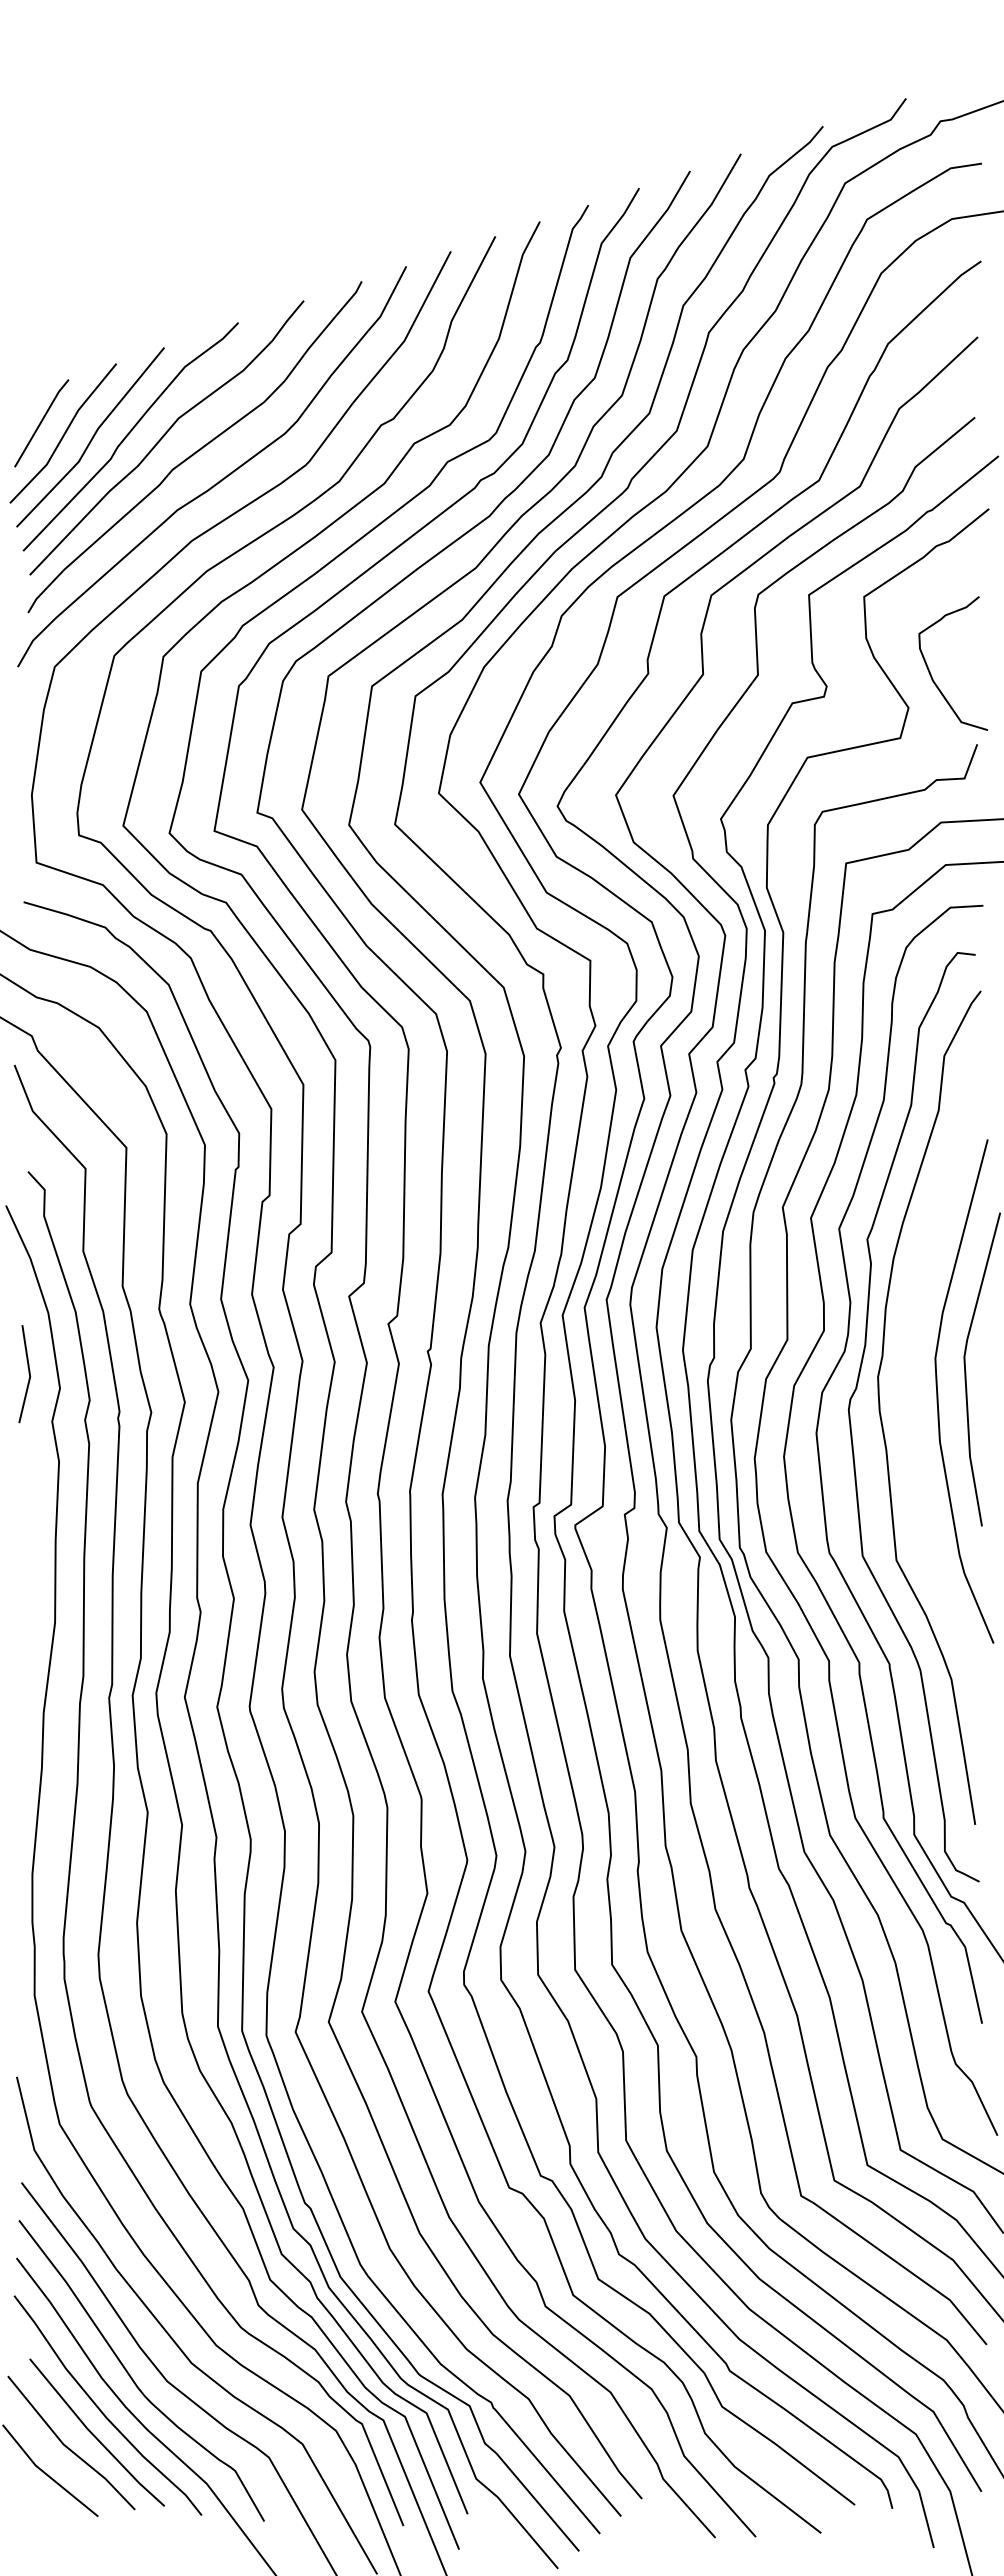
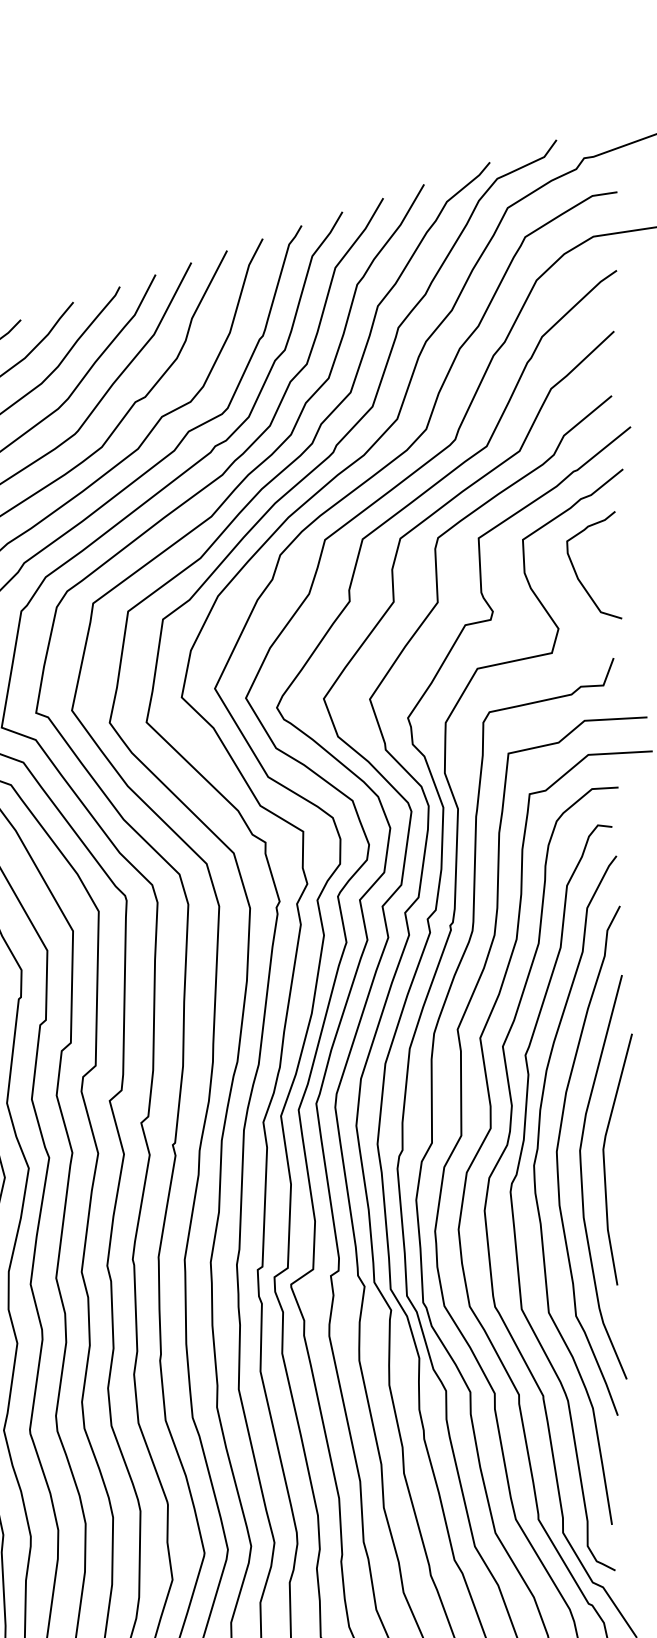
curve: (930, 671) -> (576, 571), moved
curve: (908, 1376) -> (558, 1165), added

